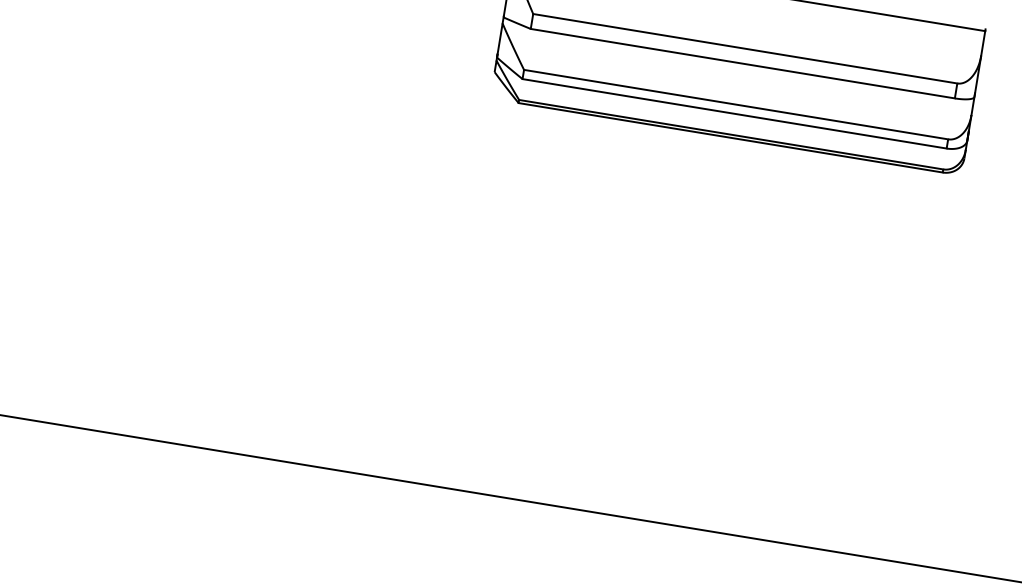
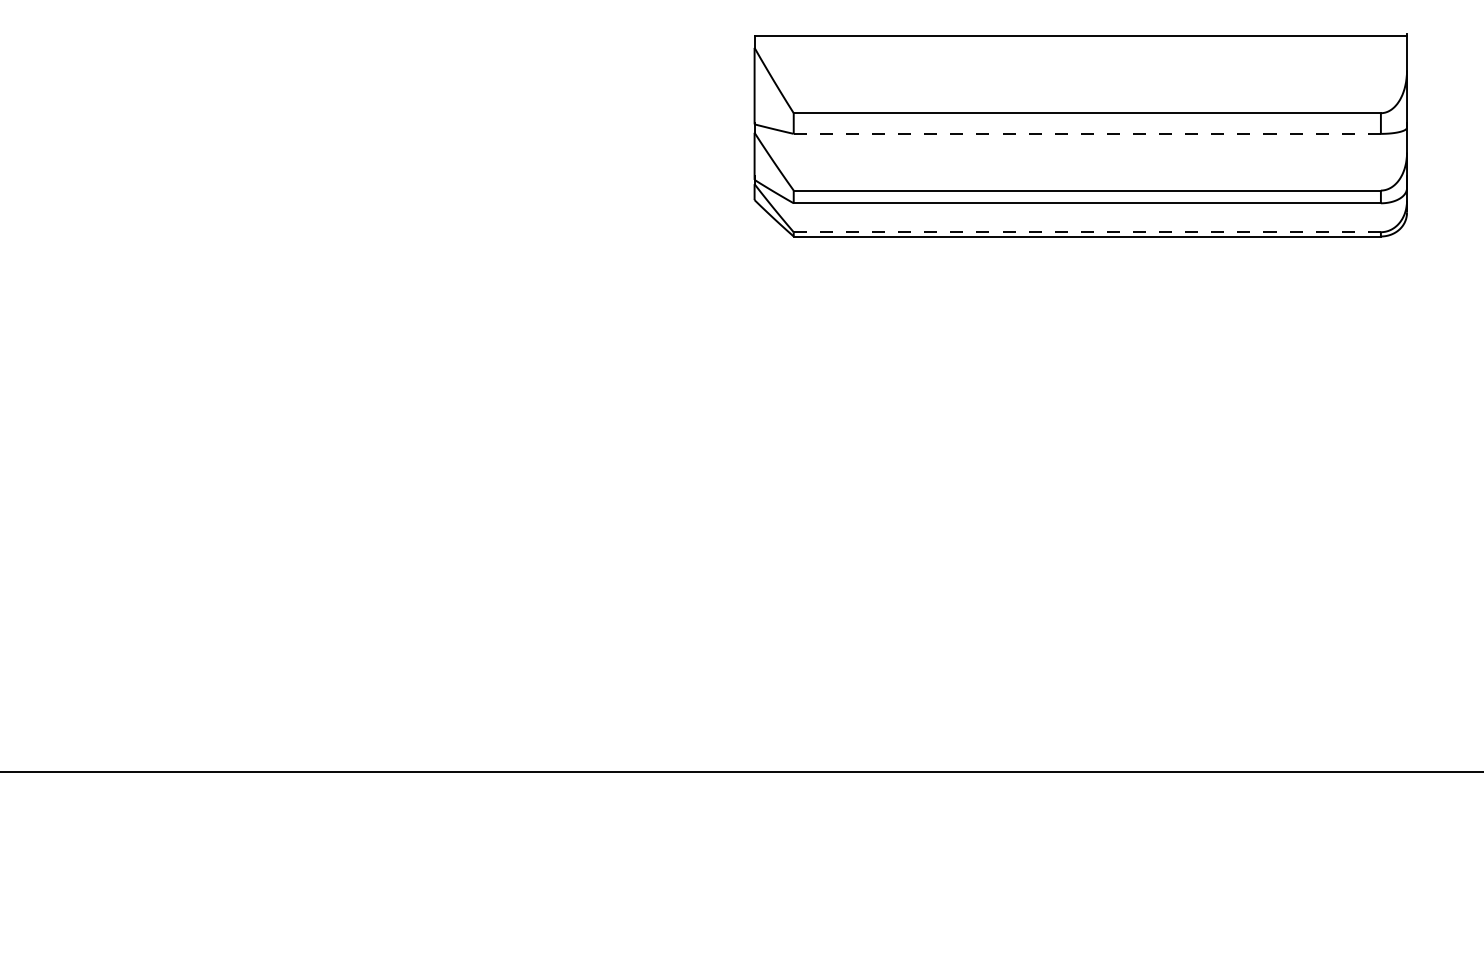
line: (742, 63) -> (1087, 133), solid -> dashed
line: (731, 134) -> (1087, 232), solid -> dashed

